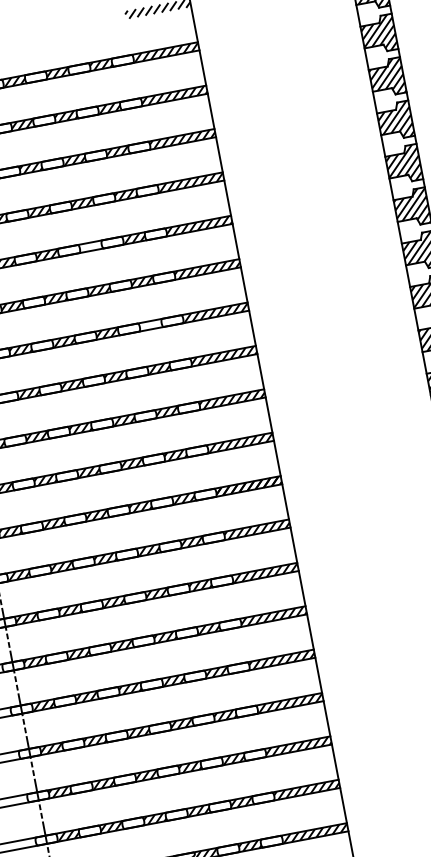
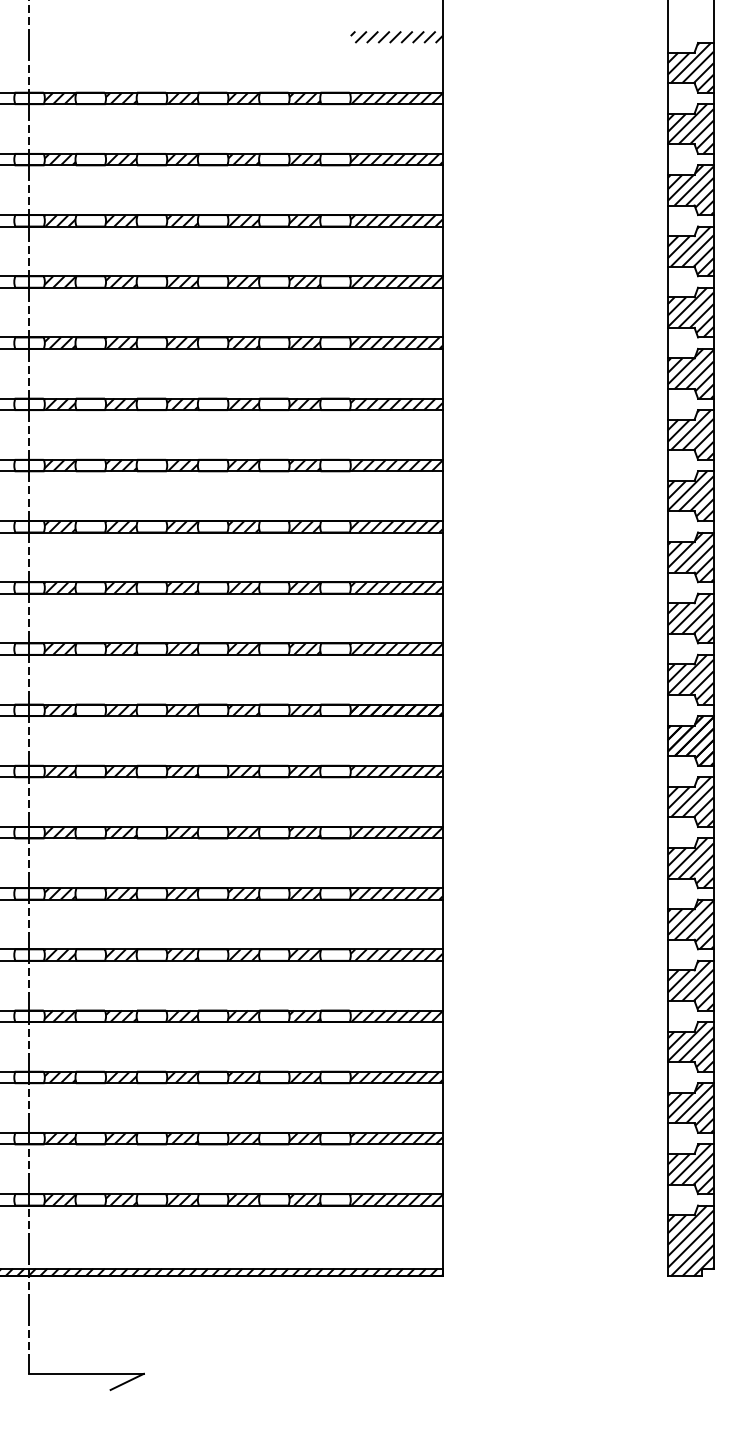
hatch: (90, 246) -> (243, 342), added
hatch: (150, 325) -> (304, 465), added

